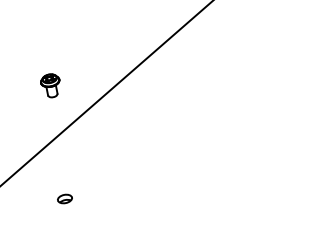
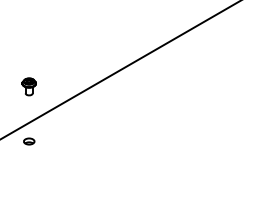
part: (65, 198) -> (29, 141), moved

